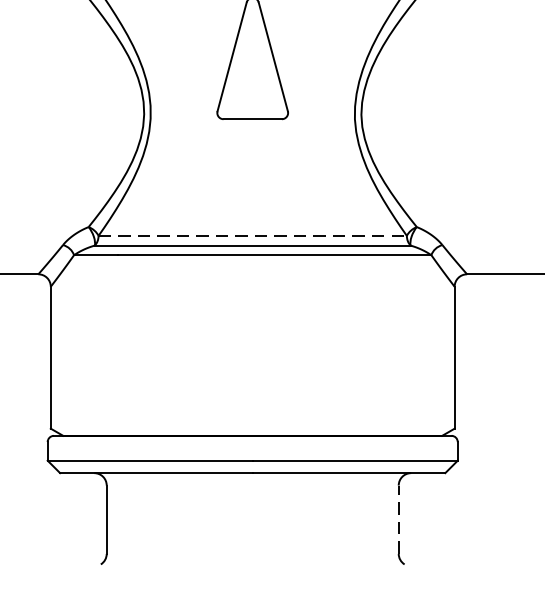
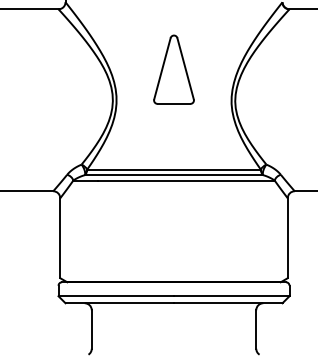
line: (253, 235) -> (174, 169), dashed -> solid
line: (399, 519) -> (256, 329), dashed -> solid

